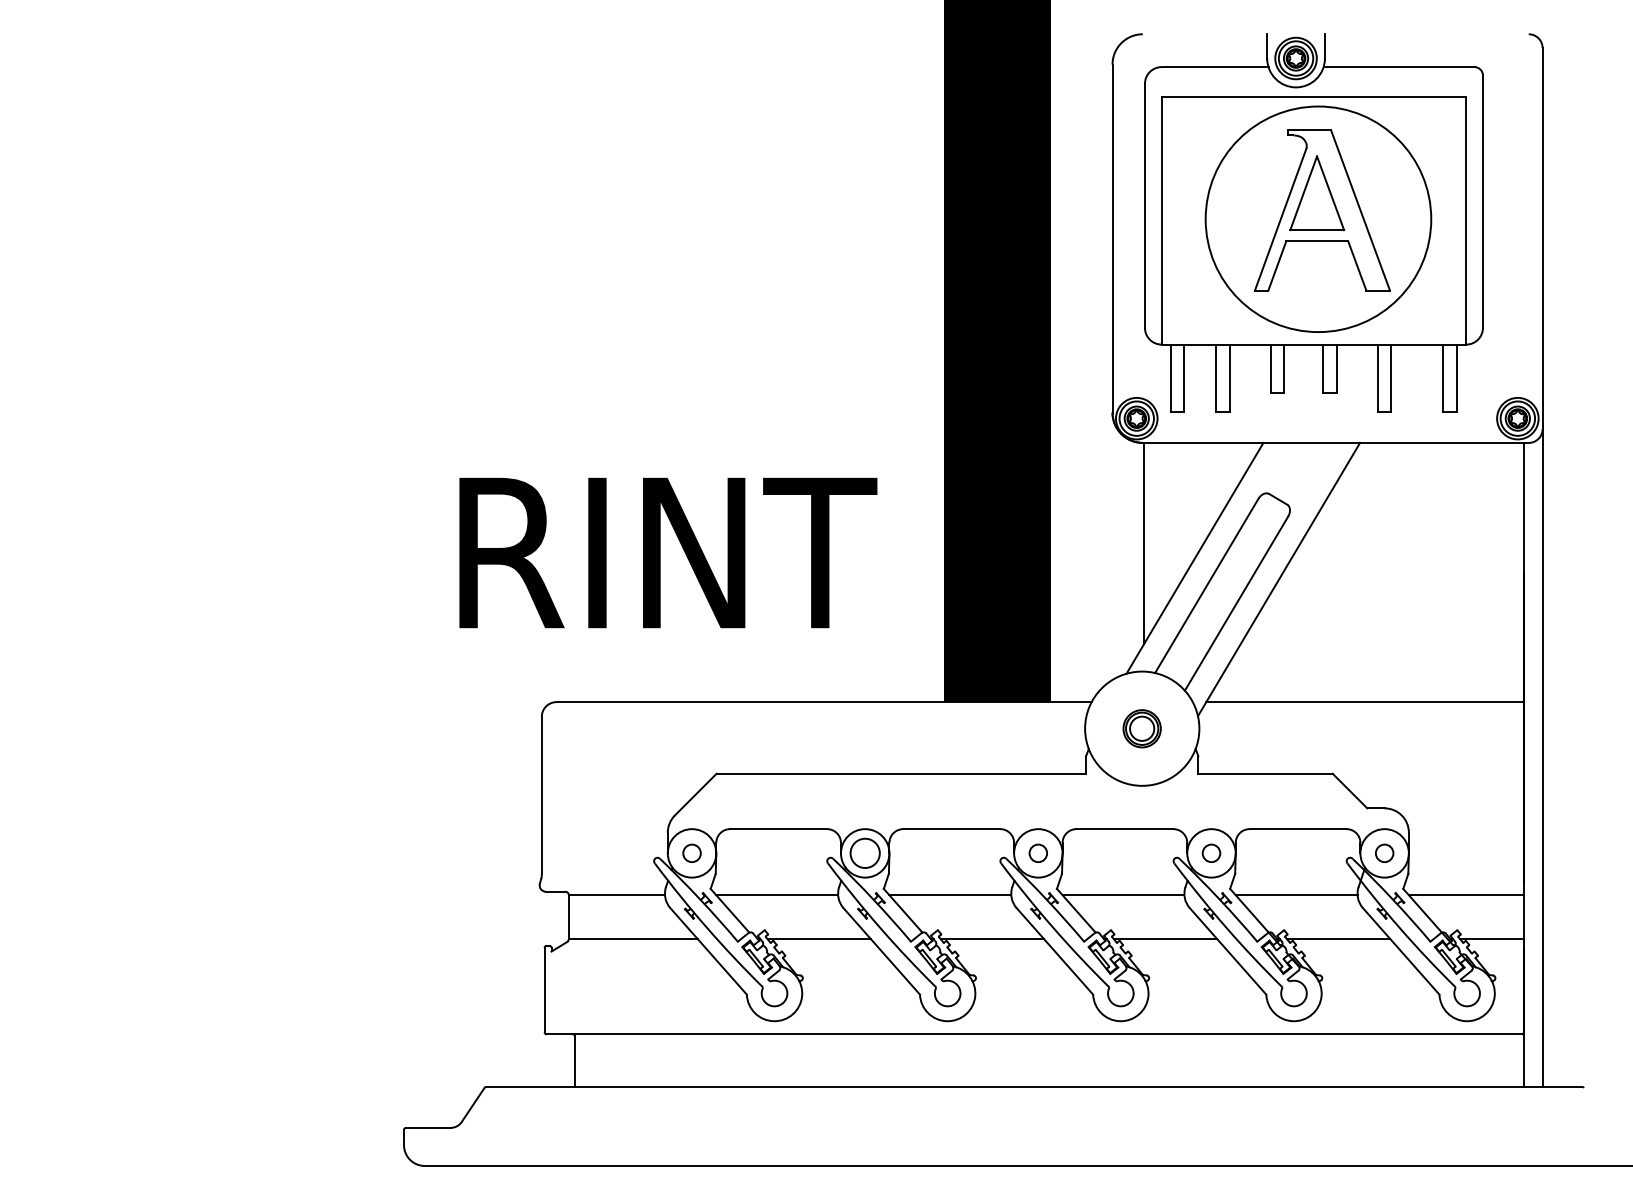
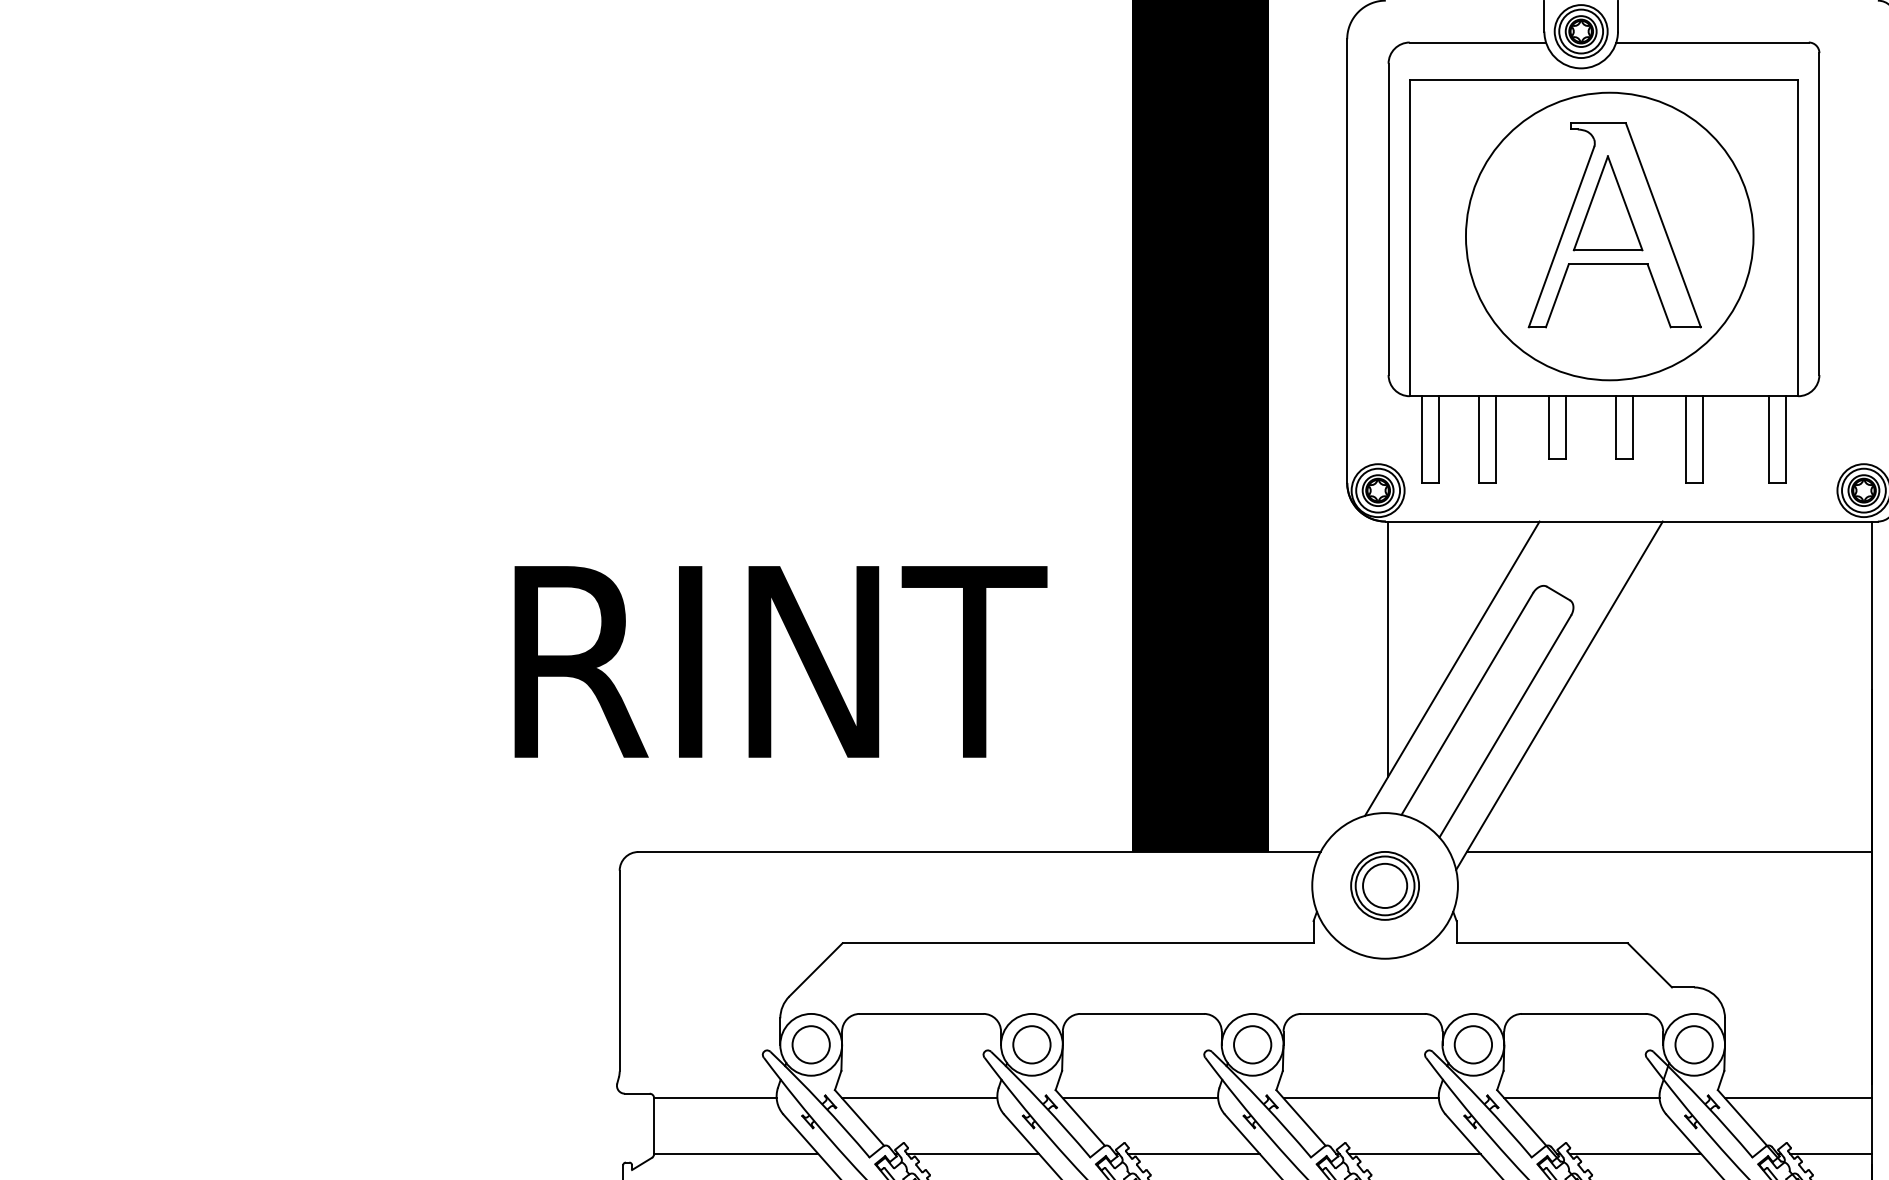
part: (1141, 728) -> (1384, 885), size x1.43
circle: (691, 853) -> (810, 1044), size x1.67
circle: (1037, 853) -> (1251, 1044), size x1.67
circle: (1211, 853) -> (1473, 1044), size x1.67
circle: (1384, 853) -> (1693, 1044), size x1.67

